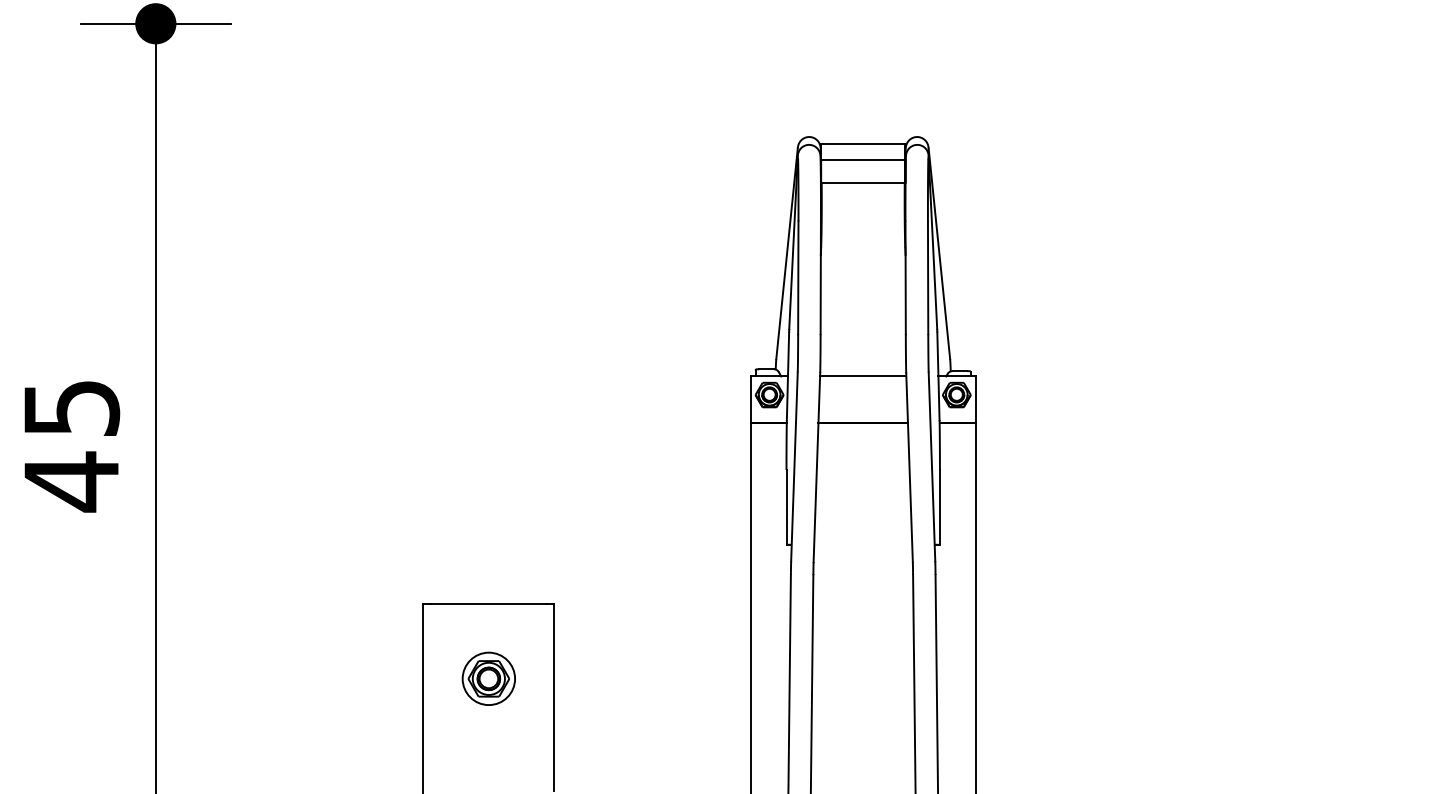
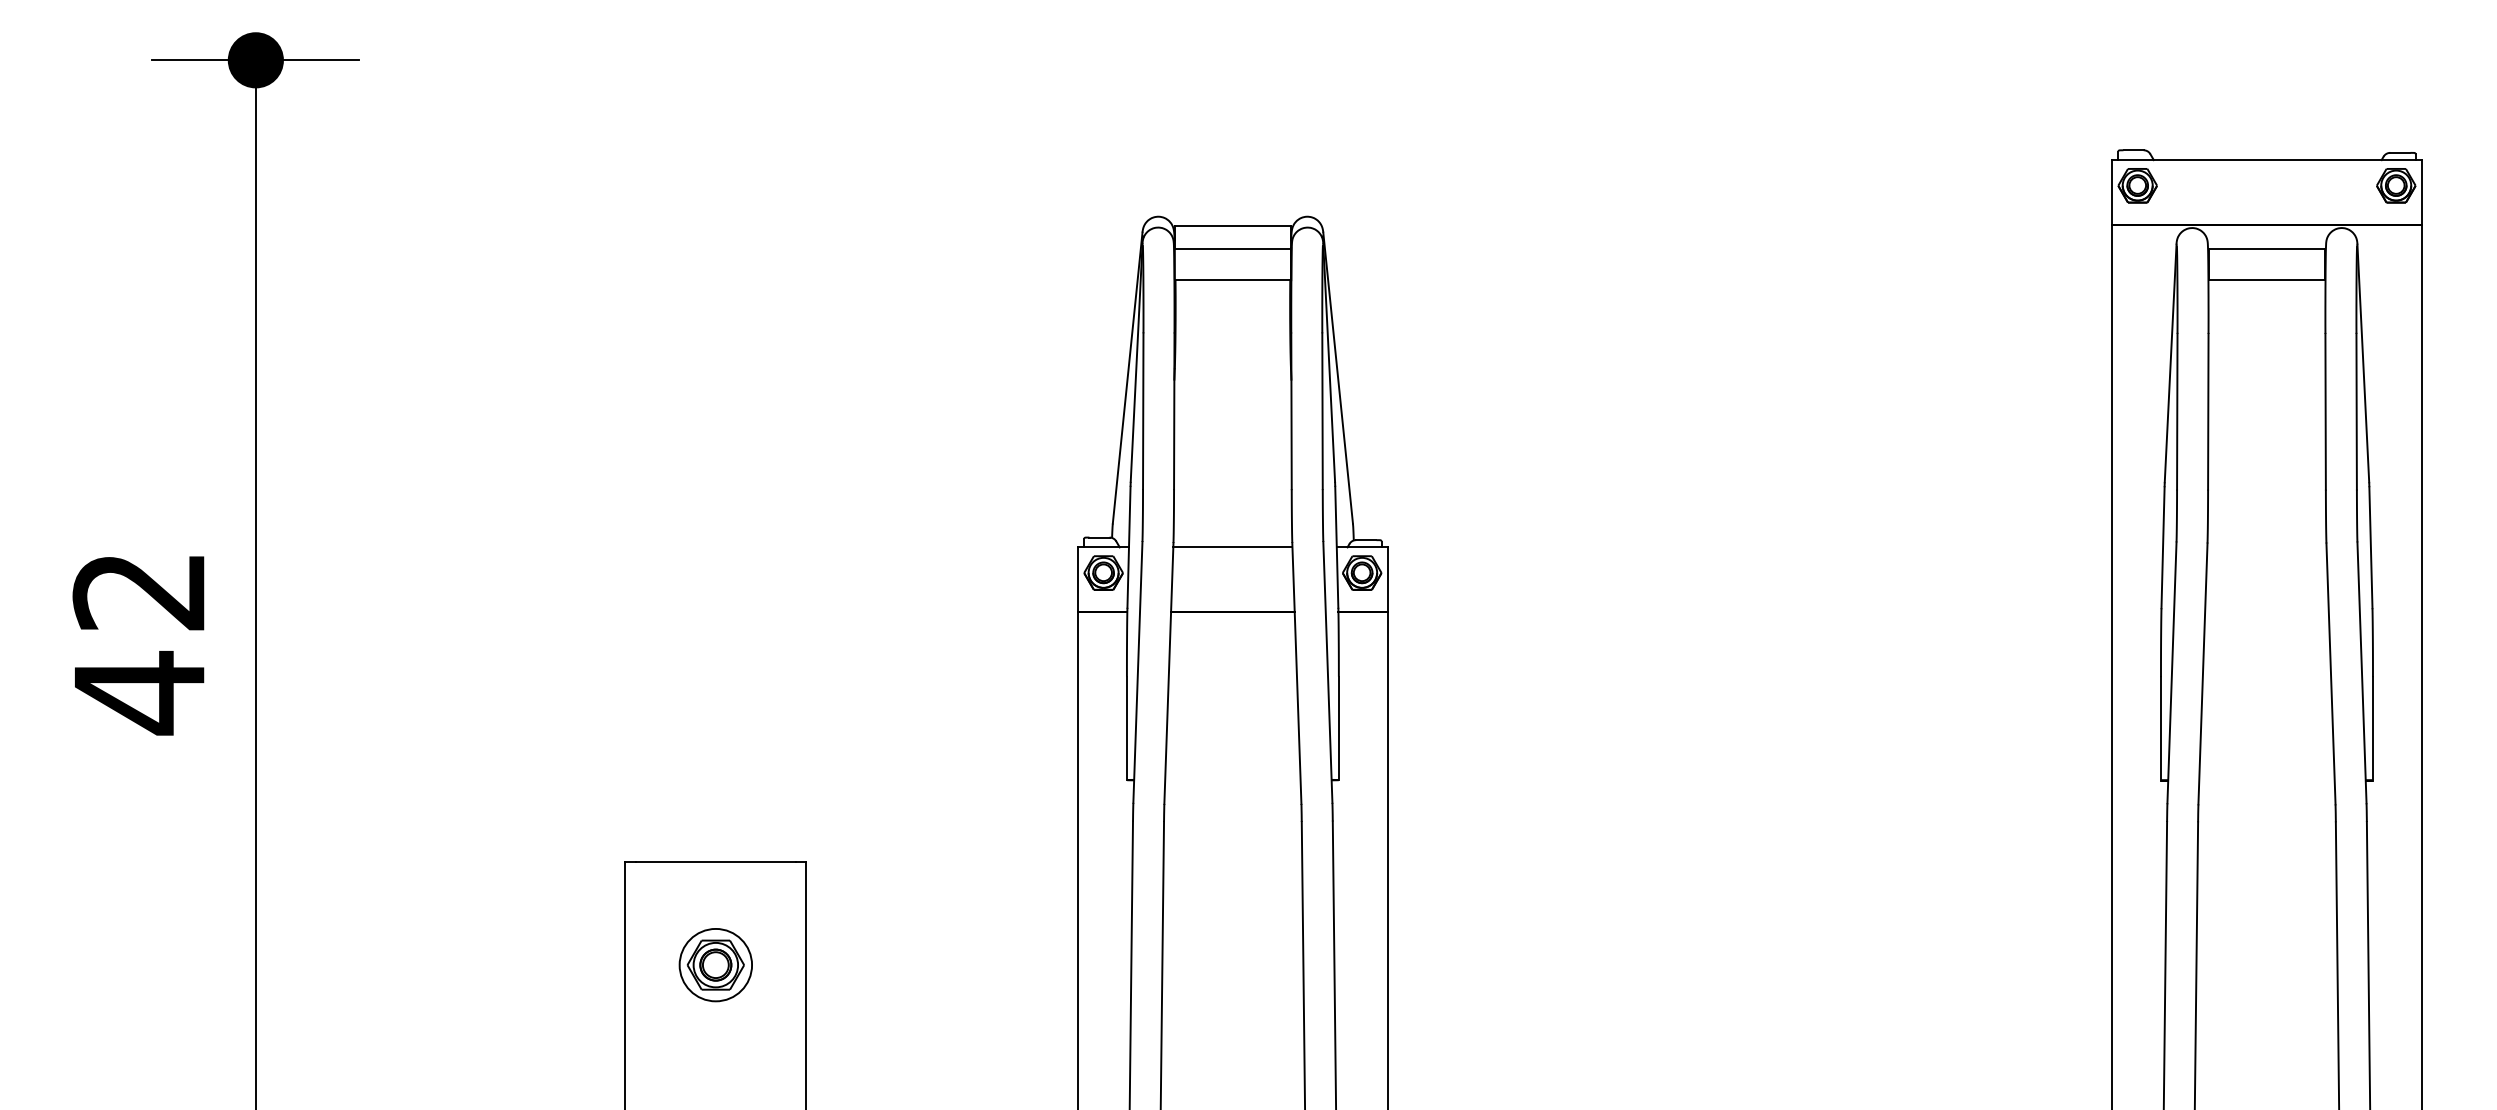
text: (71, 409) -> (139, 592), 45 -> 42

